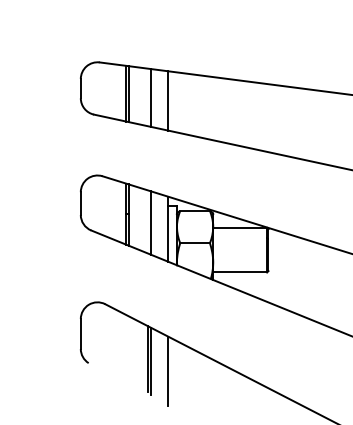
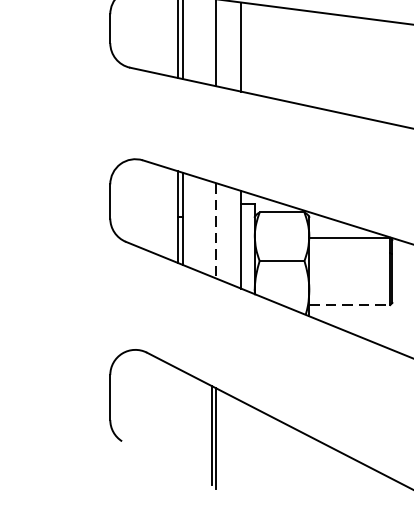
line: (151, 223) -> (216, 231), solid -> dashed
line: (240, 272) -> (350, 305), solid -> dashed
line: (168, 371) -> (242, 453), removed

